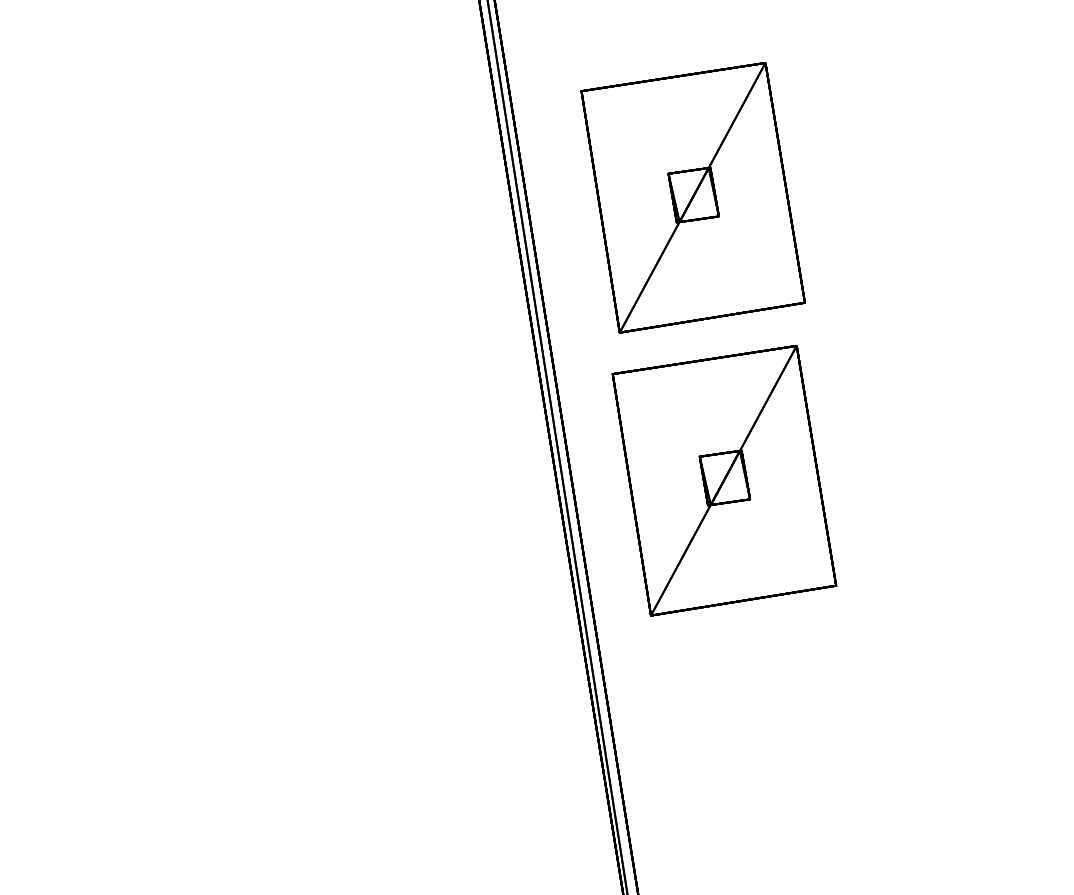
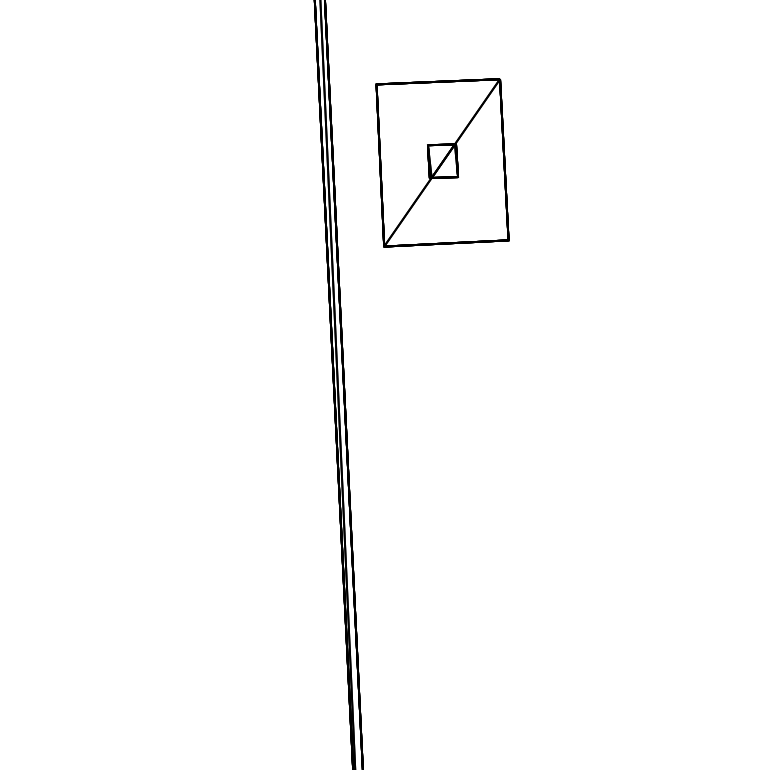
part: (724, 480) -> (442, 351), removed

